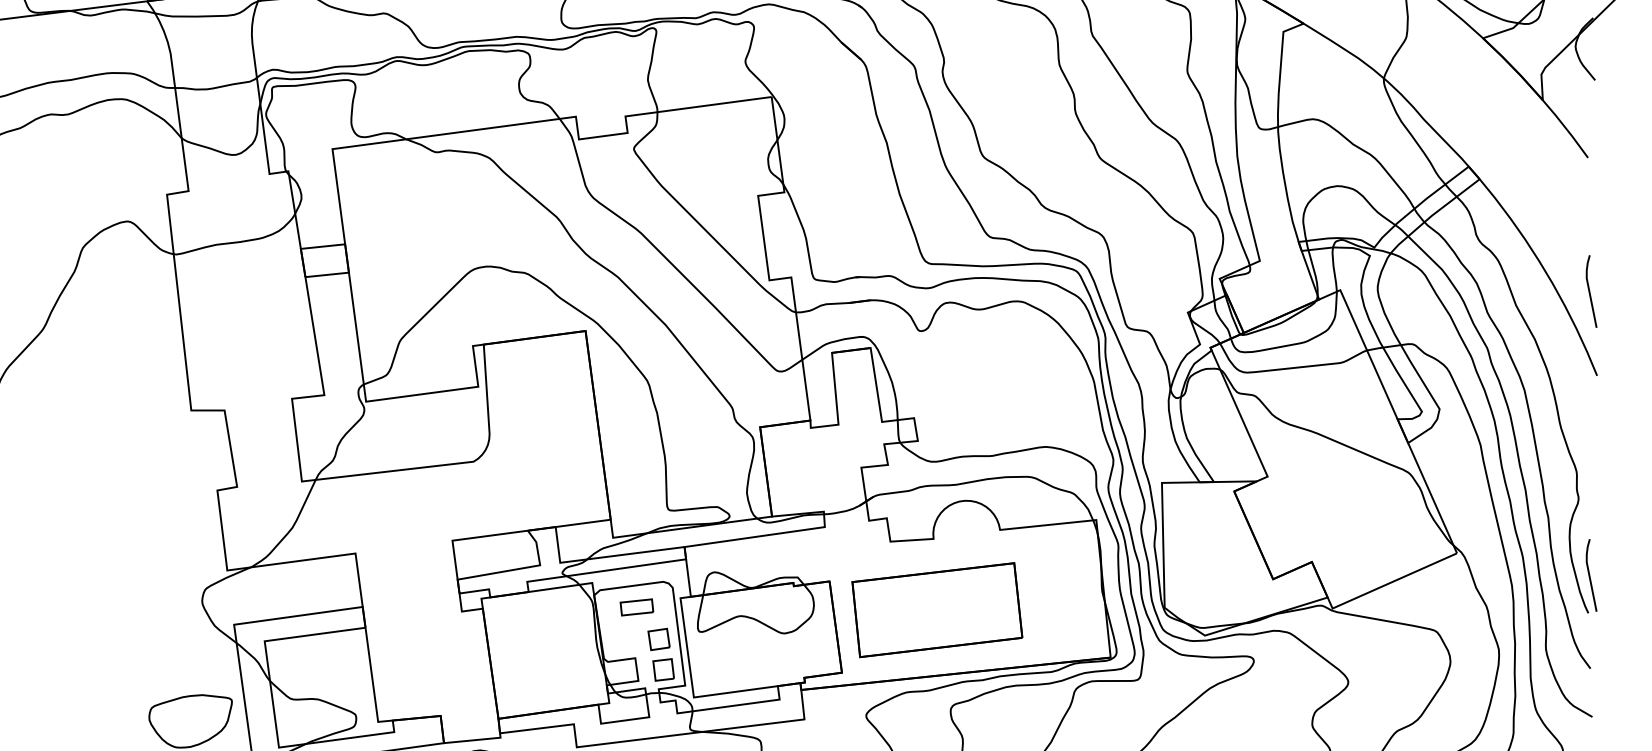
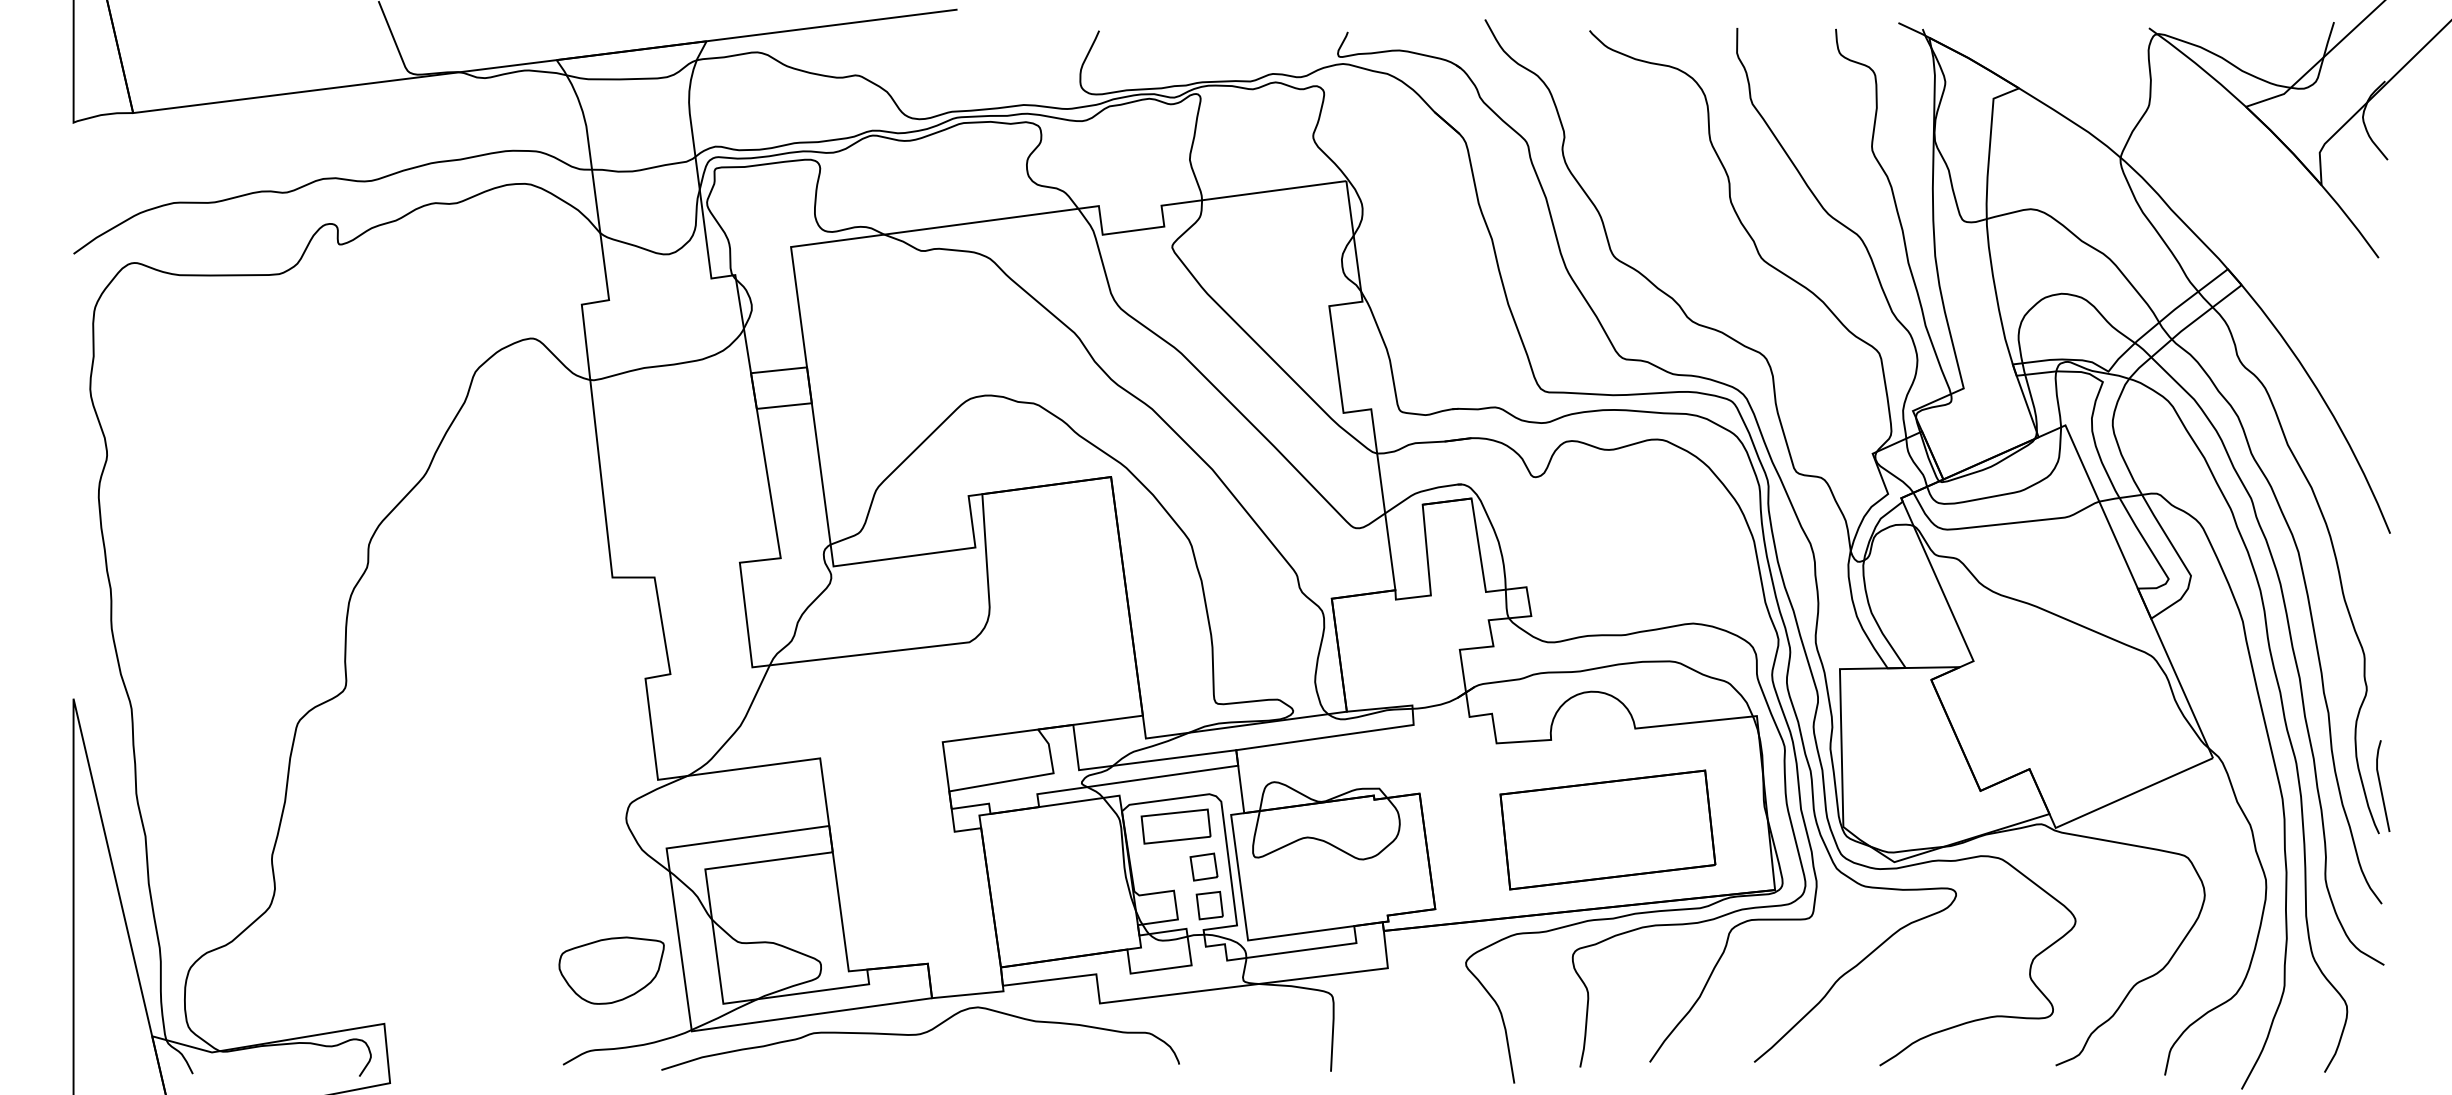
line: (1590, 291) -> (2381, 426), removed
part: (636, 607) -> (1175, 826), size x1.67
part: (937, 609) -> (1607, 829), moved

